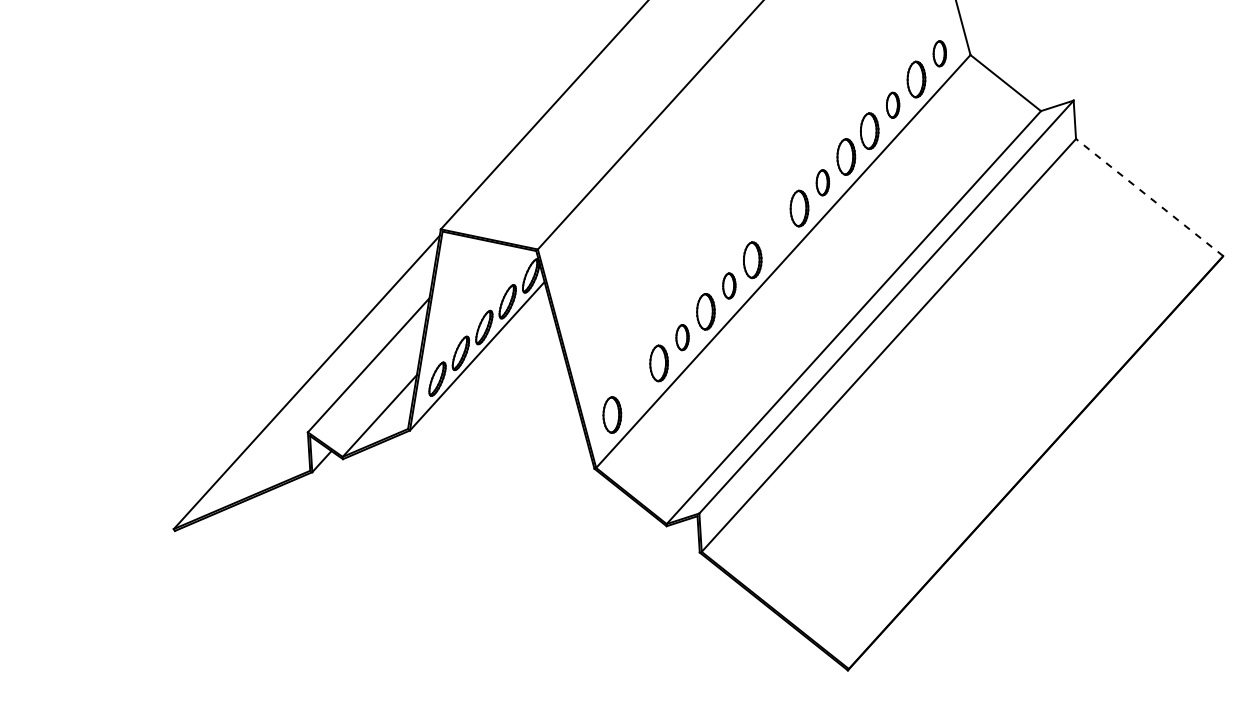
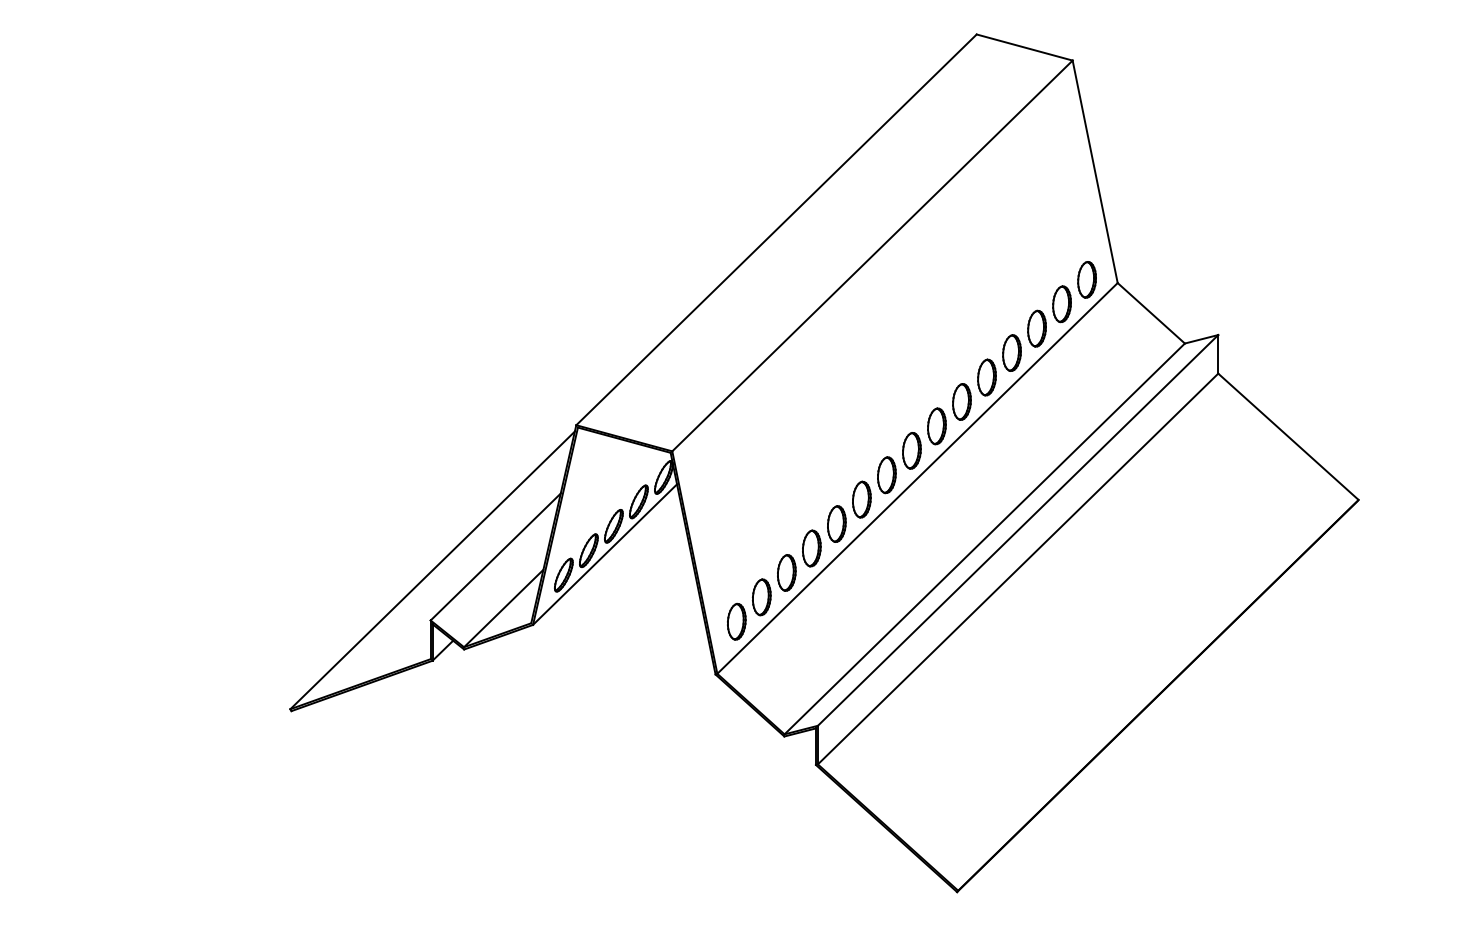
part: (939, 53) -> (1086, 279), size x1.43
part: (892, 105) -> (1036, 328), size x1.43
part: (822, 182) -> (961, 401), size x1.43
line: (1149, 197) -> (1288, 436), dashed -> solid
part: (775, 234) -> (911, 450), added
part: (728, 285) -> (861, 499), size x1.43
part: (682, 337) -> (811, 548), size x1.43
part: (635, 389) -> (761, 597), added

